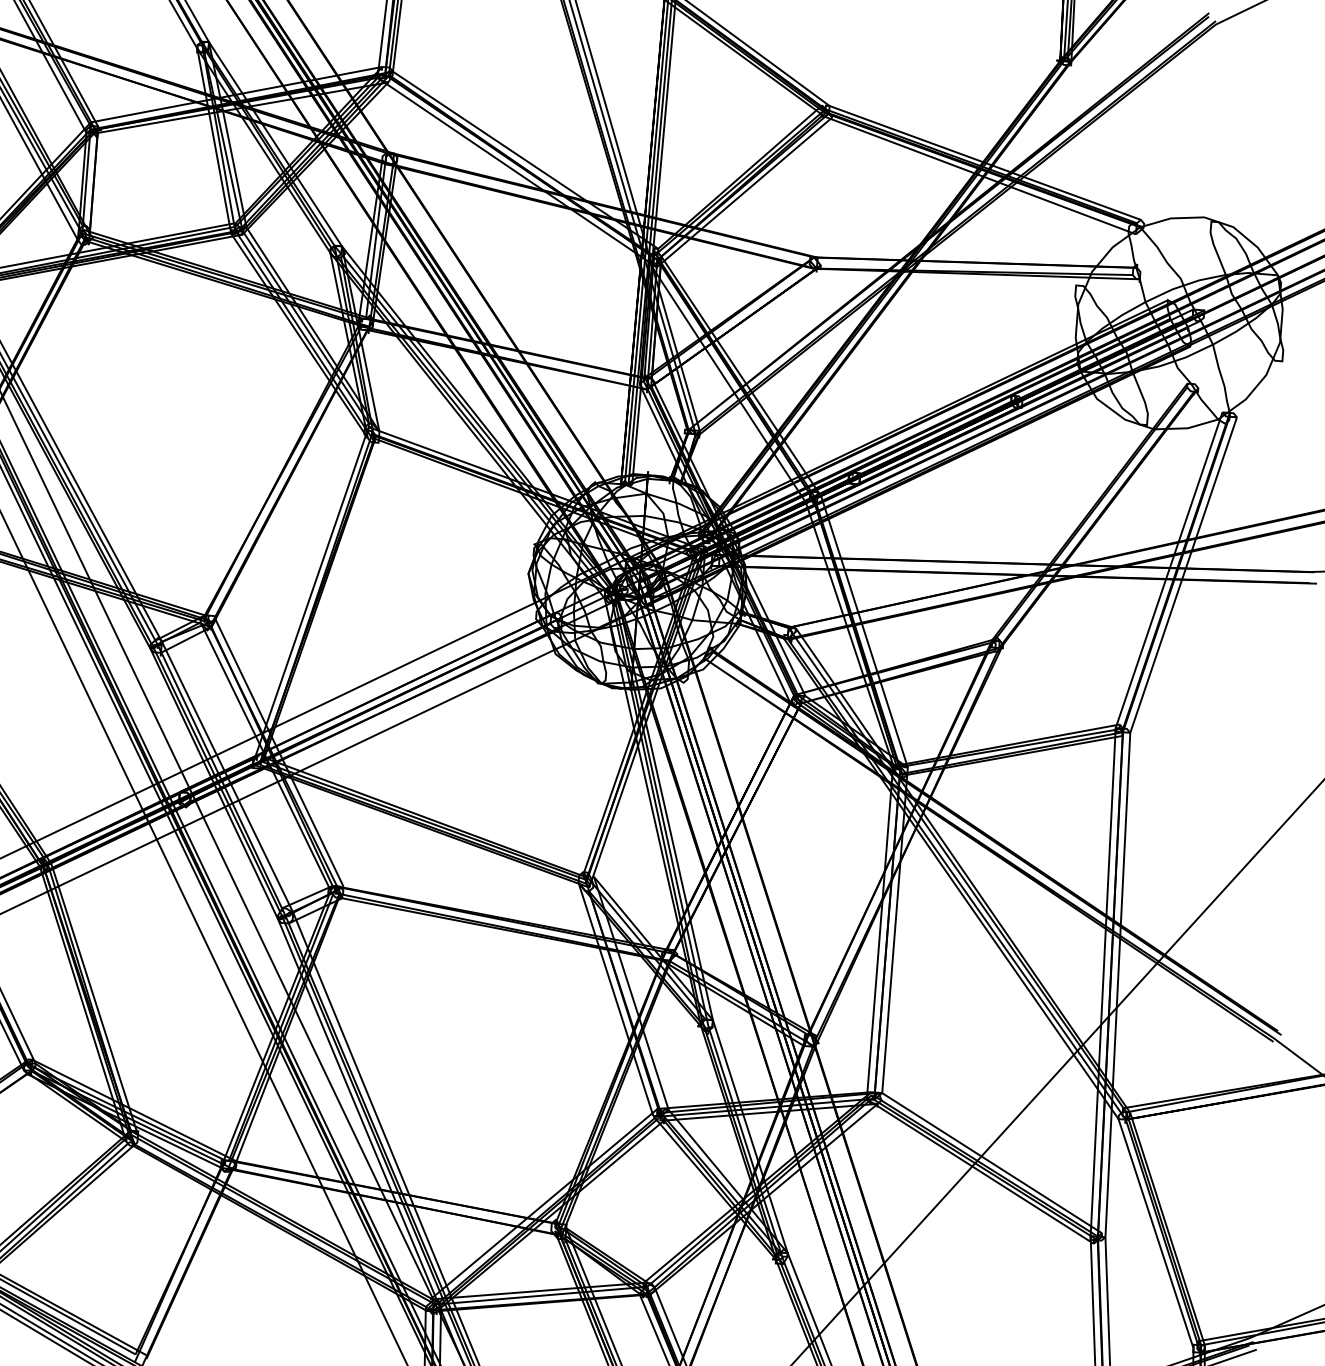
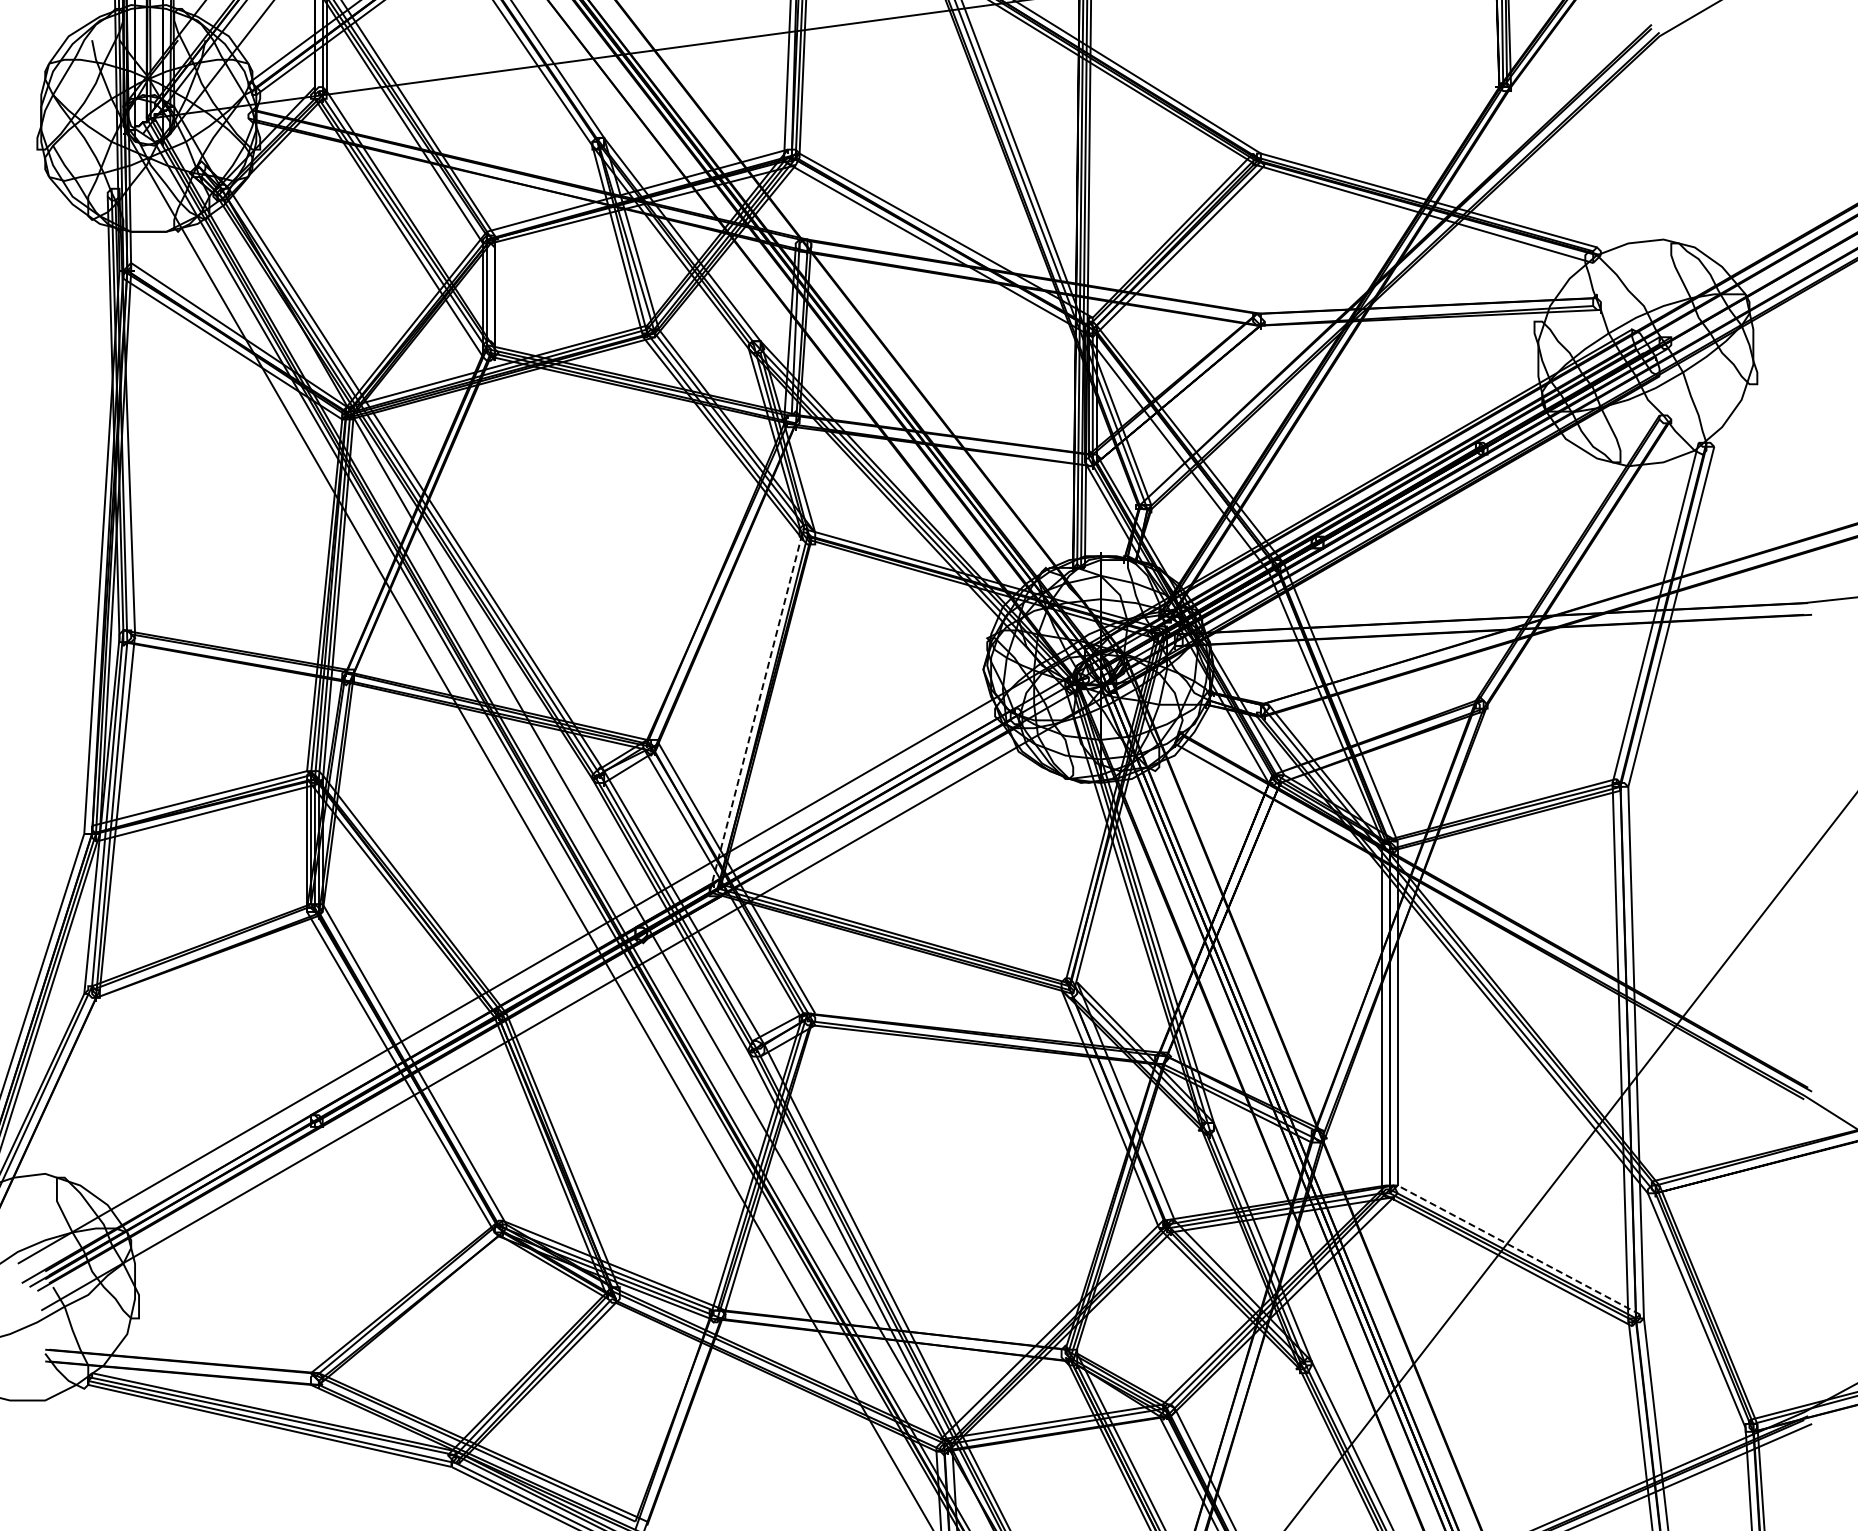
line: (310, 595) -> (756, 710), solid -> dashed
line: (991, 1162) -> (1518, 1249), solid -> dashed

